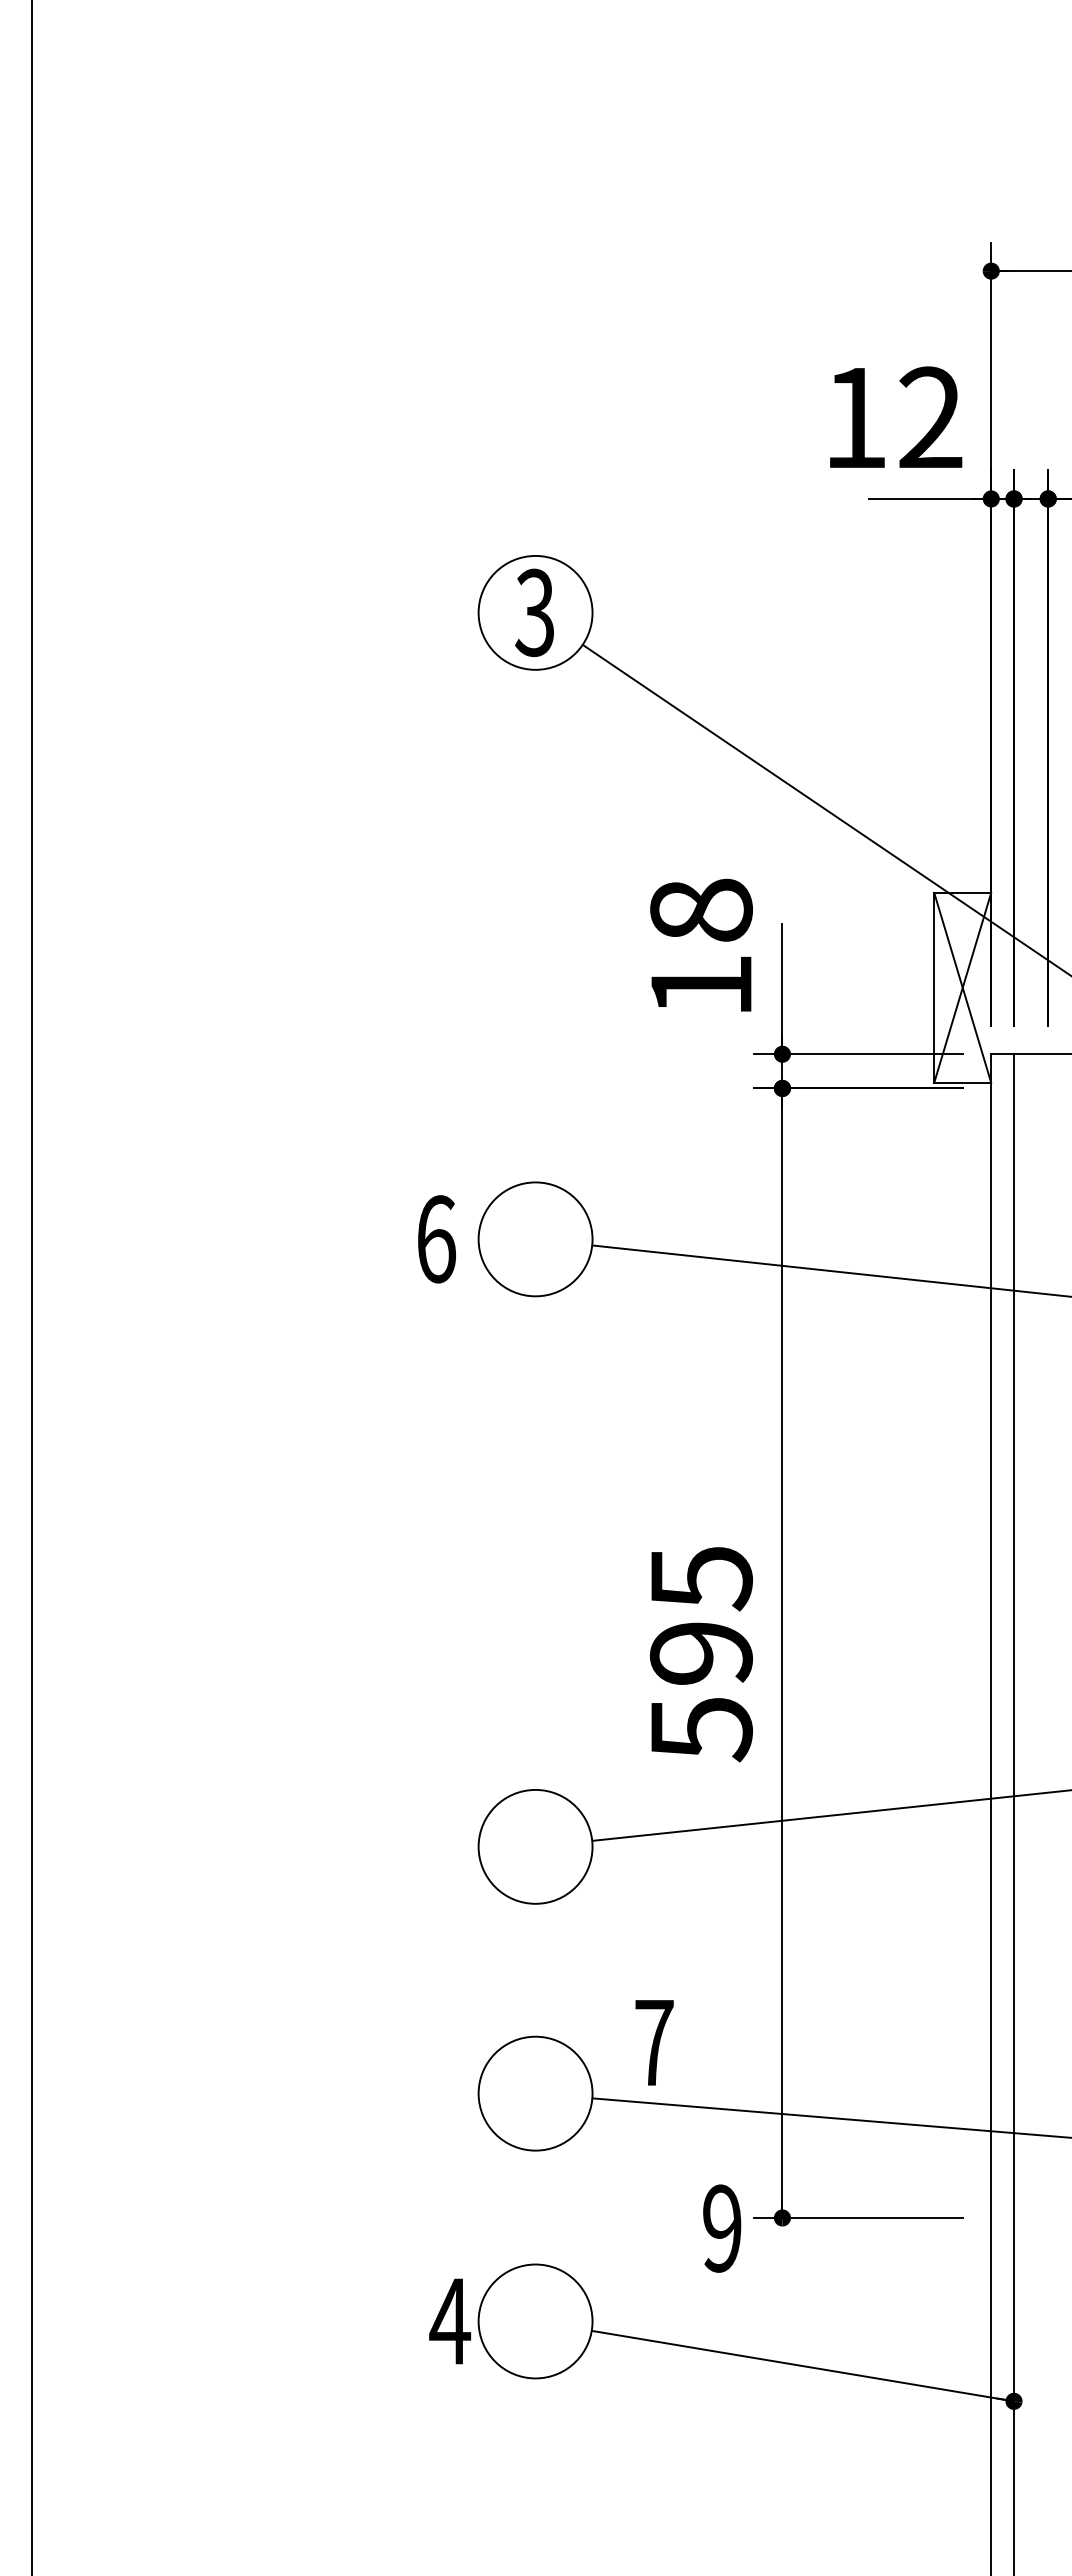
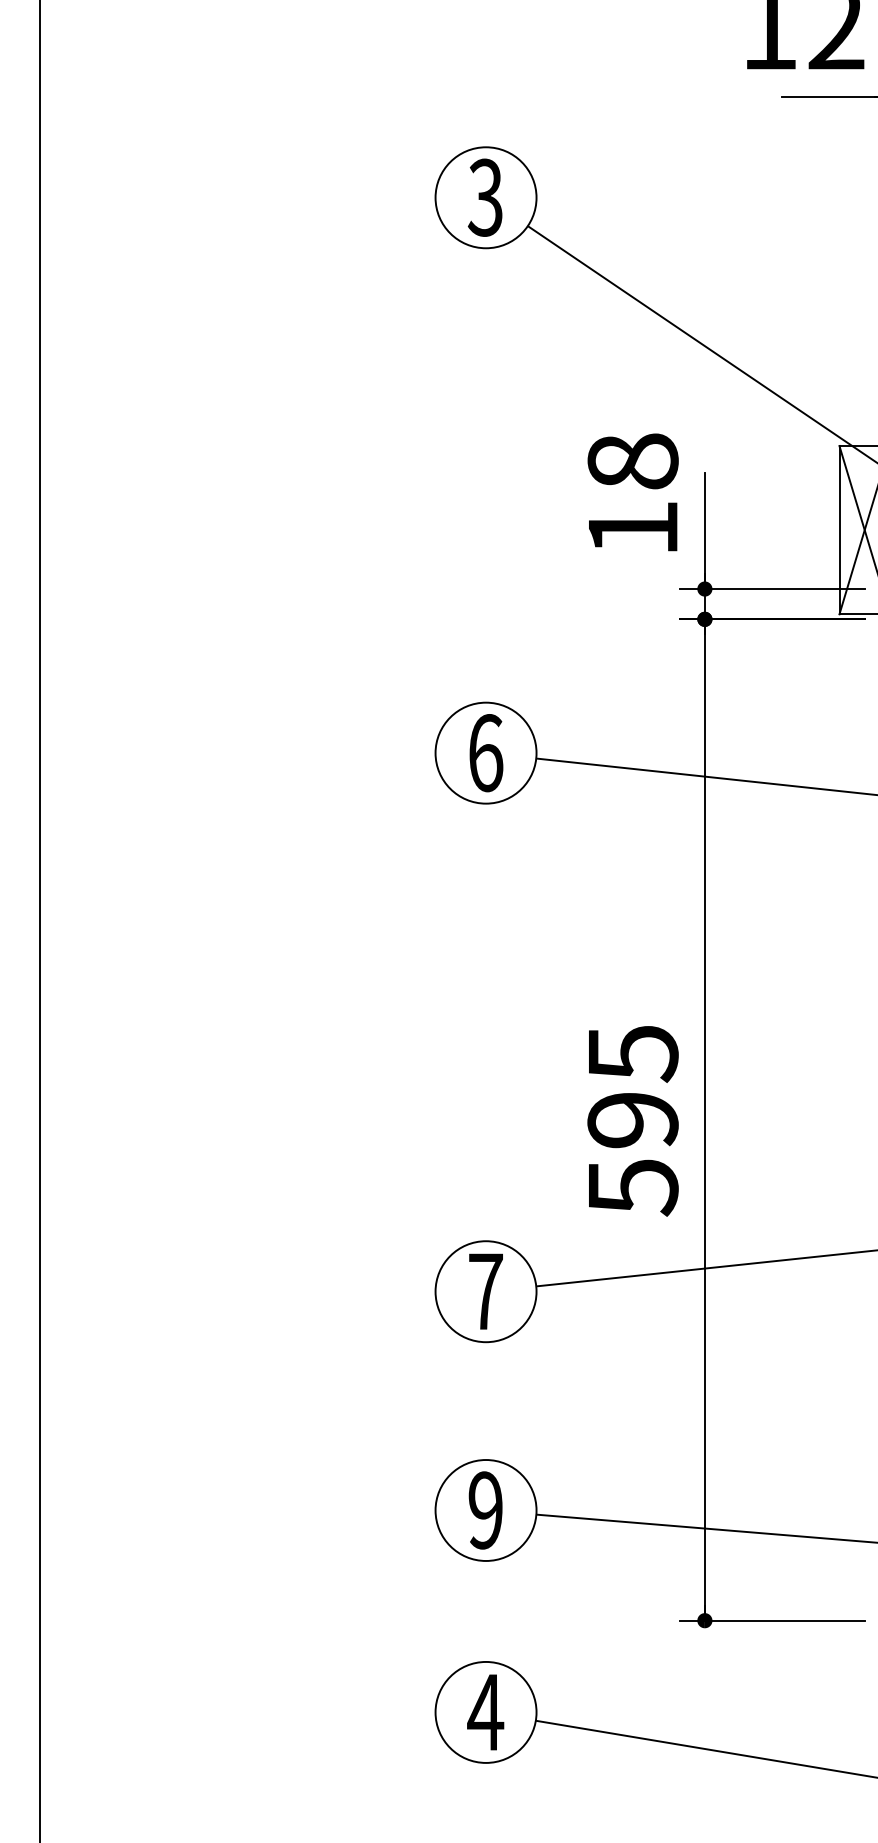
text: (436, 1239) -> (485, 753), moved
text: (654, 2042) -> (485, 1291), moved
text: (722, 2228) -> (485, 1510), moved
text: (449, 2321) -> (485, 1712), moved

